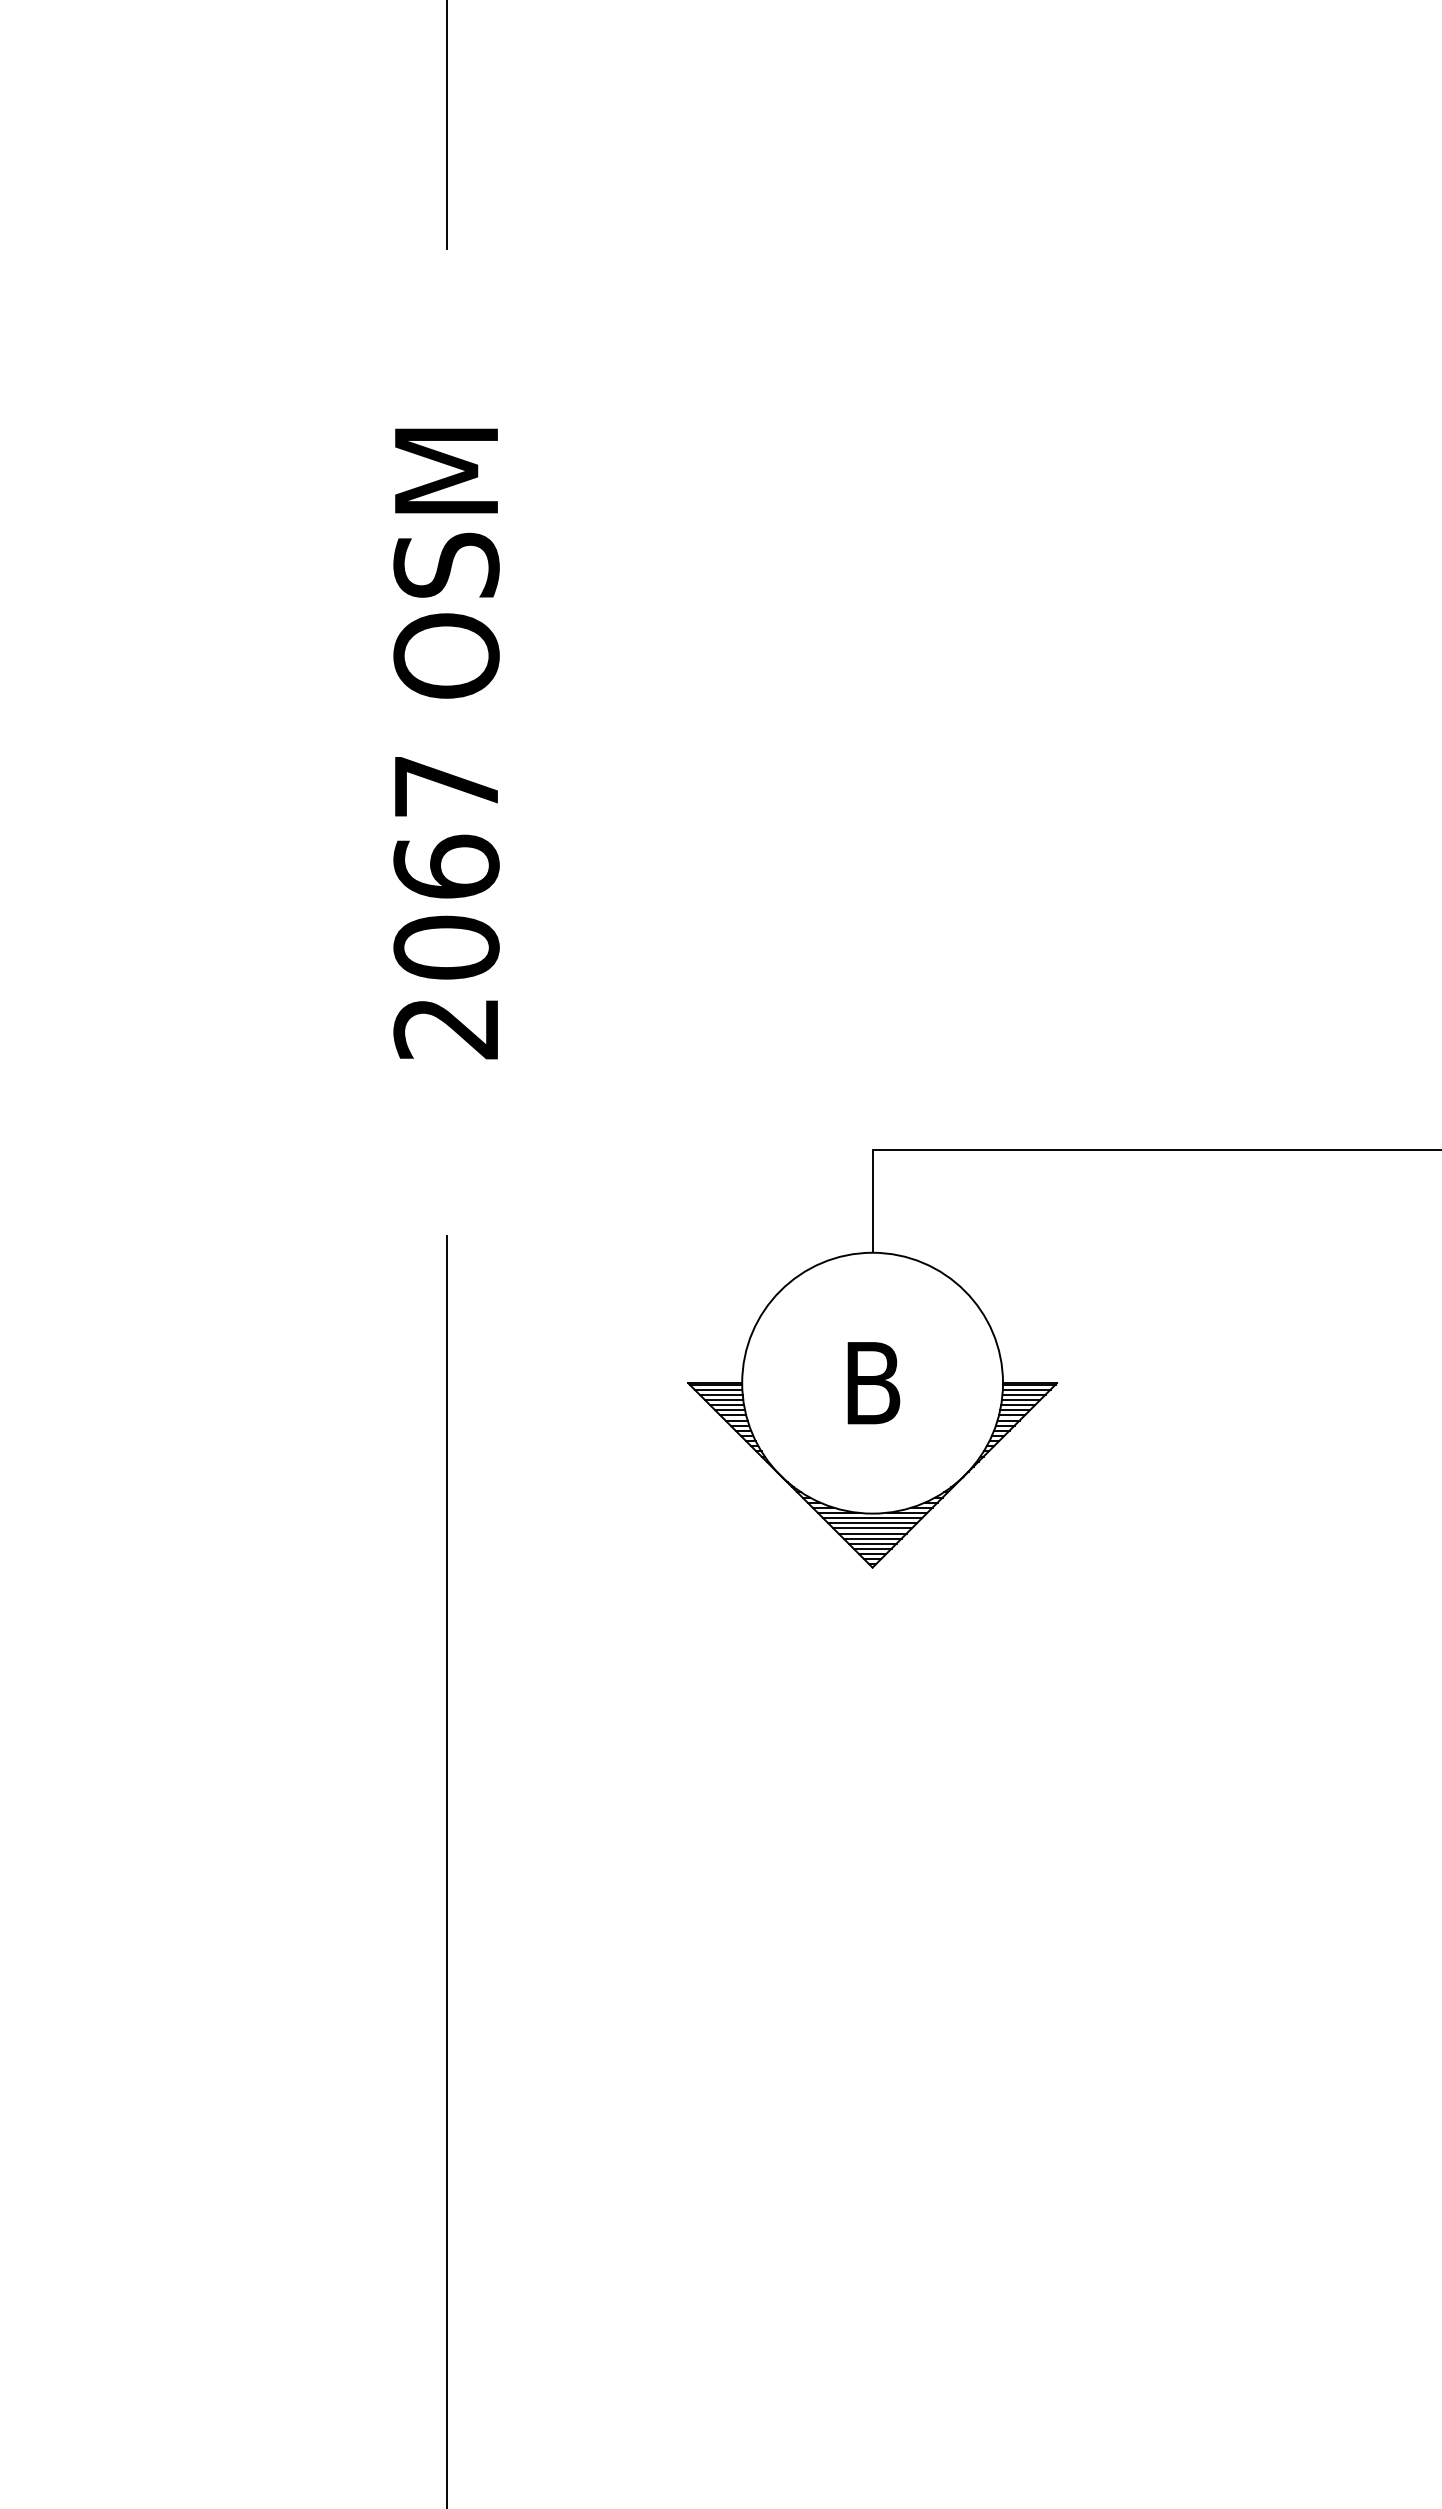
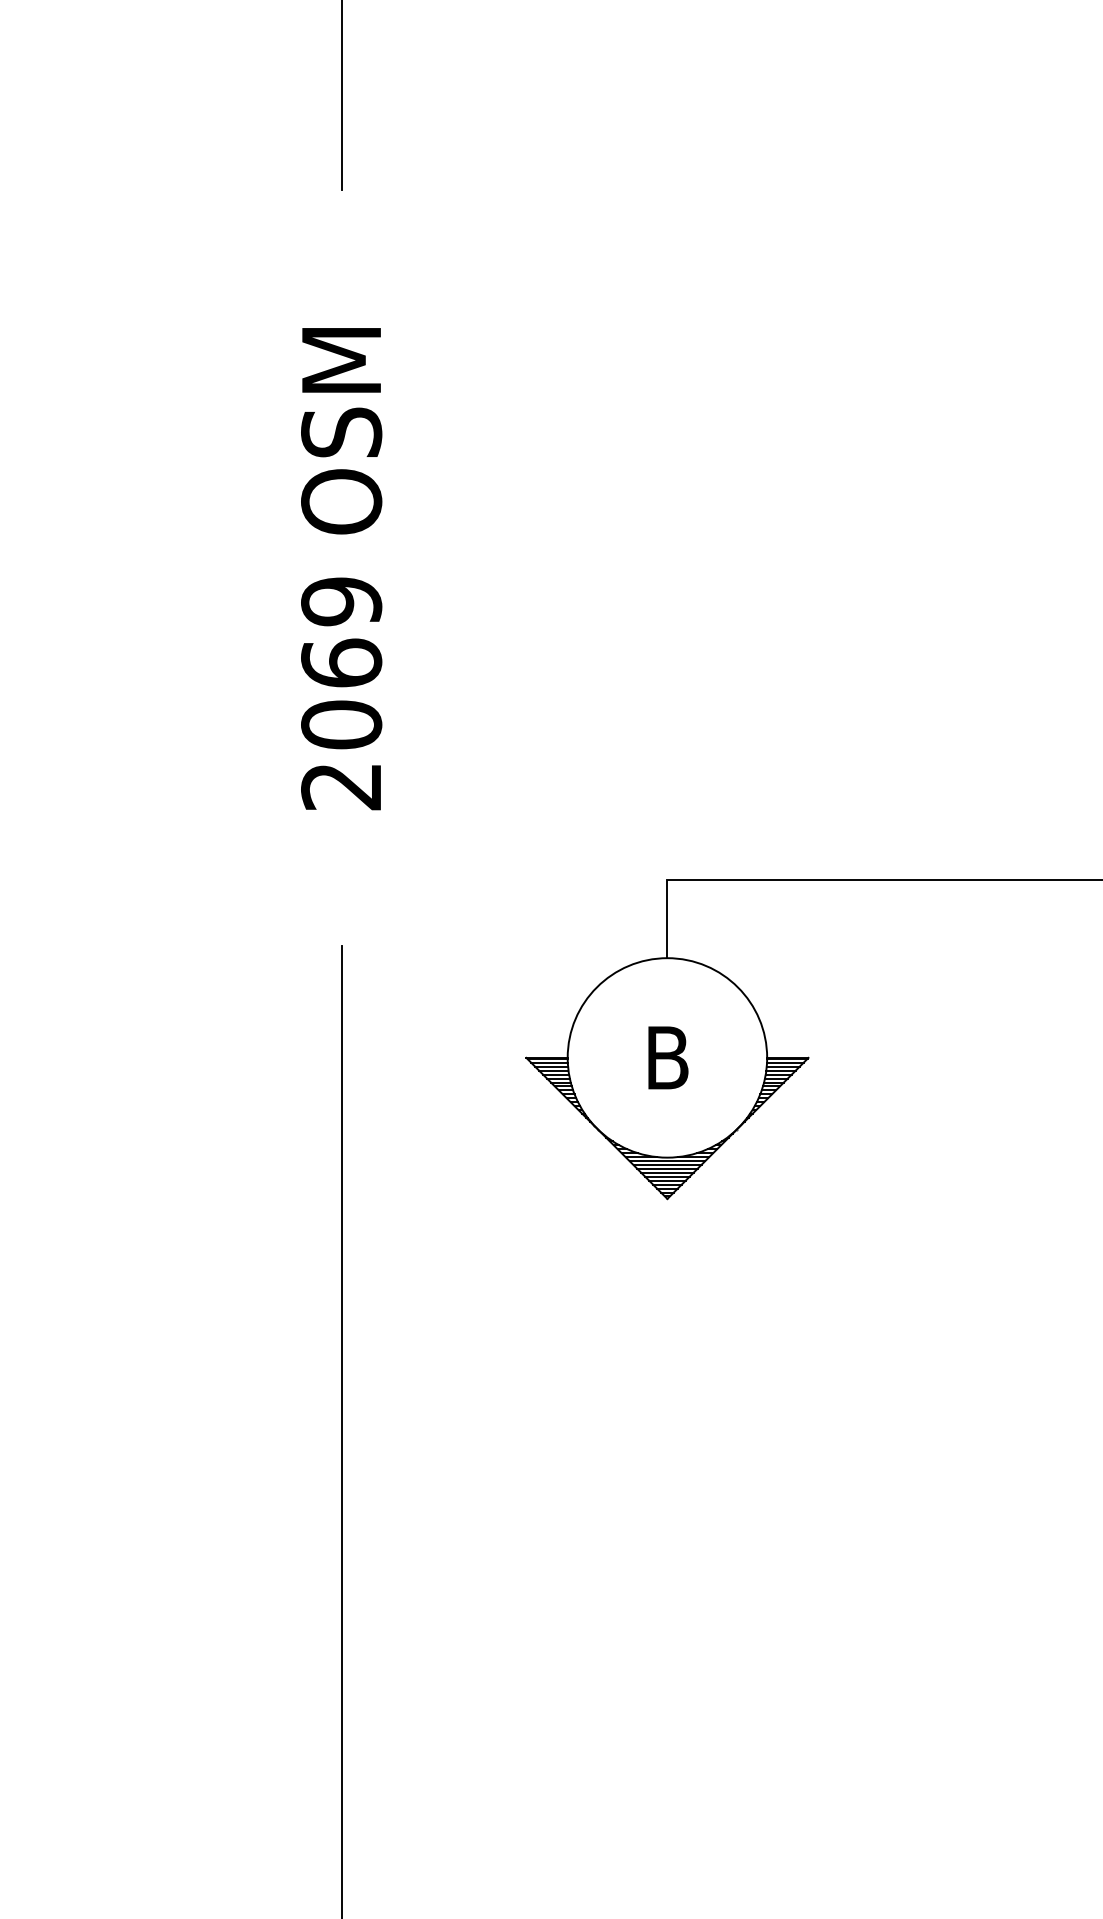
text: (446, 786) -> (341, 601), 2067 -> 2069

